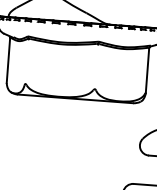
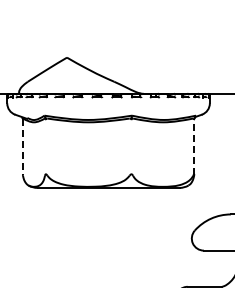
line: (8, 60) -> (22, 147), solid -> dashed
line: (147, 70) -> (194, 146), solid -> dashed

